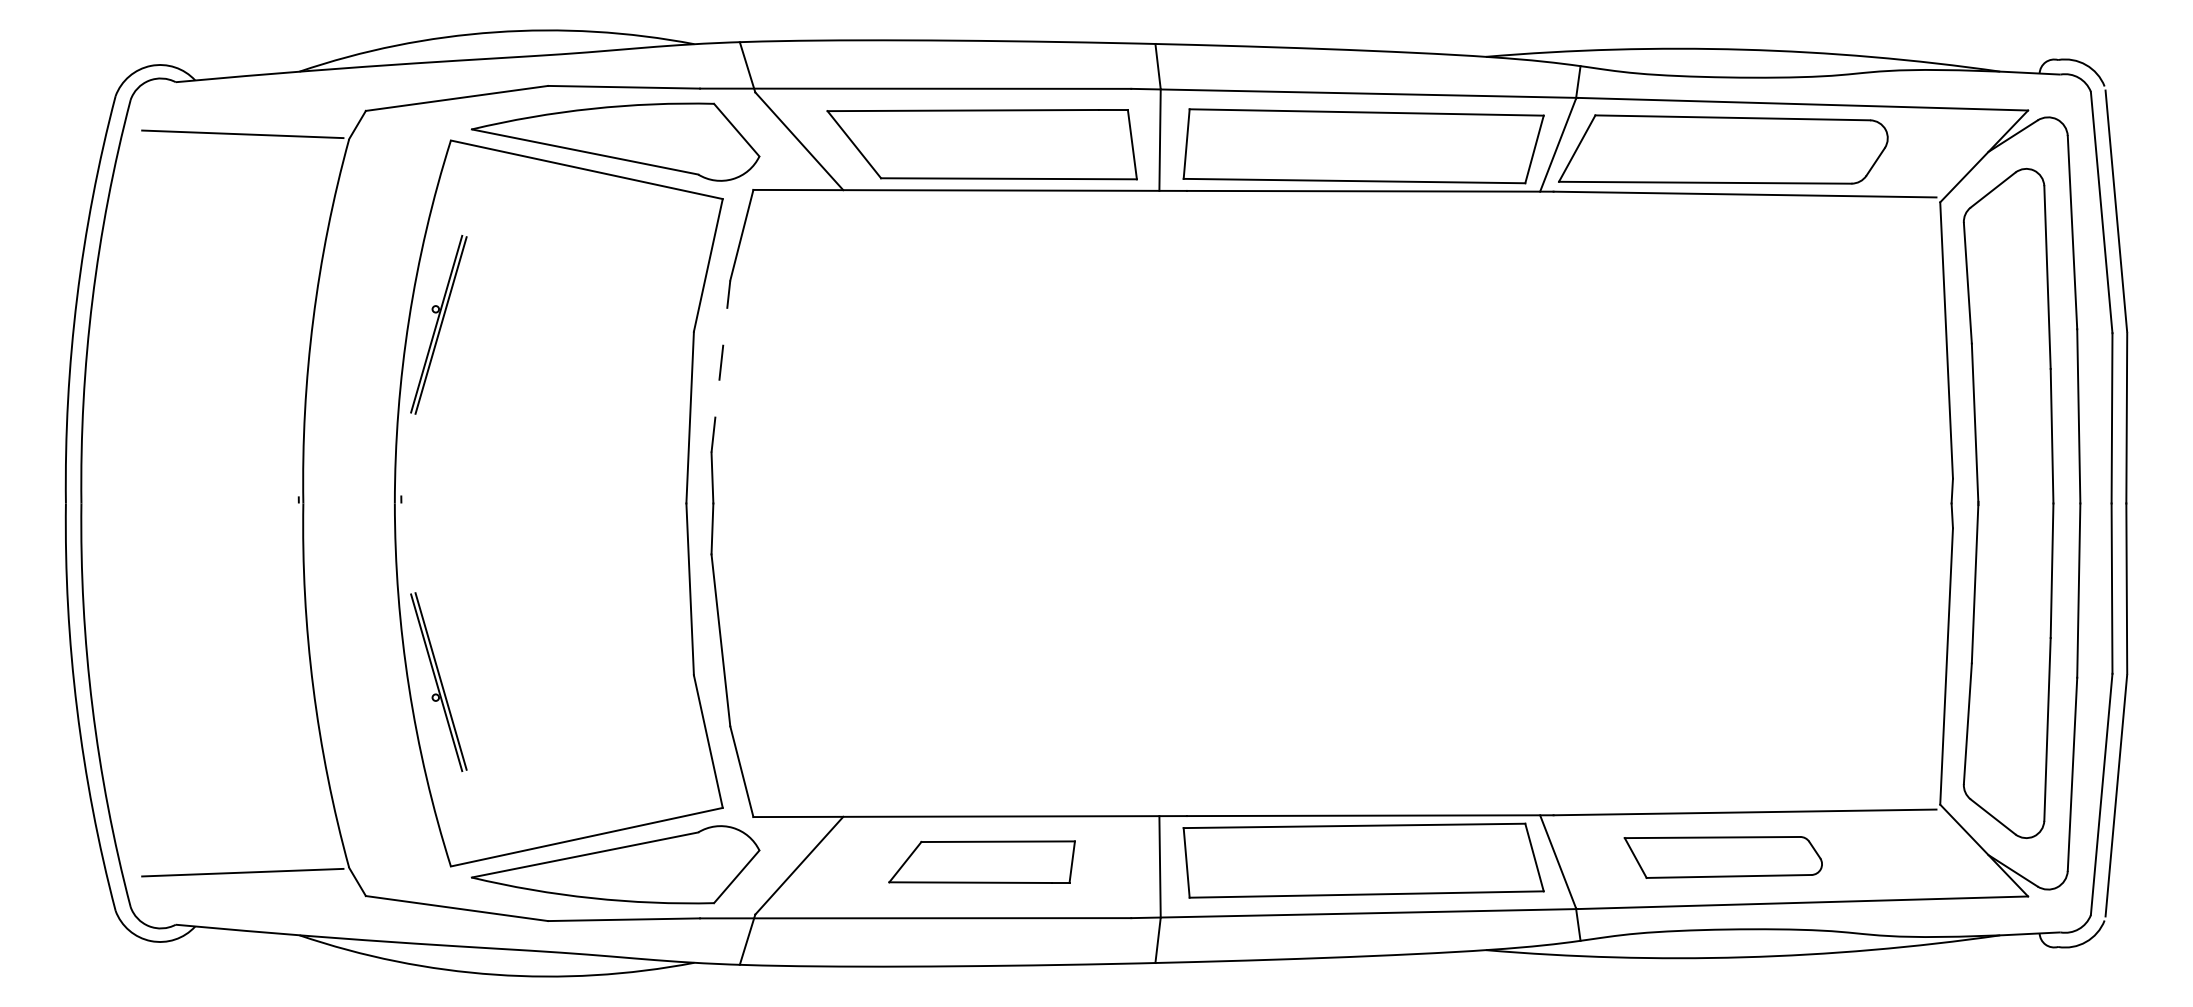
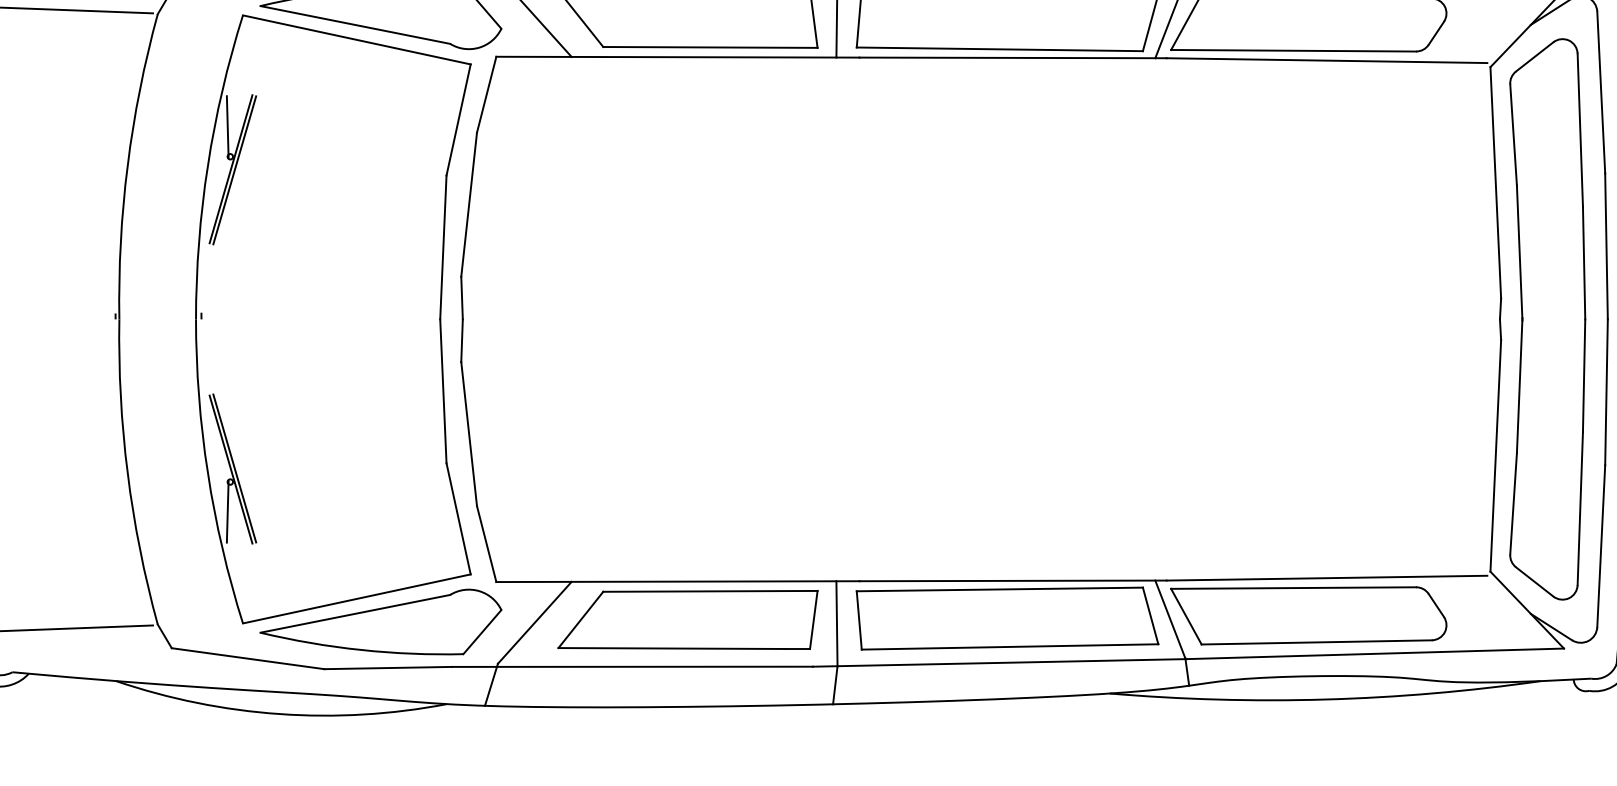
line: (432, 273) -> (227, 126), added
line: (720, 366) -> (468, 204), dashed -> solid
line: (432, 732) -> (227, 511), added
part: (1723, 857) -> (1308, 615), size x1.67
part: (981, 861) -> (687, 619), size x1.67

